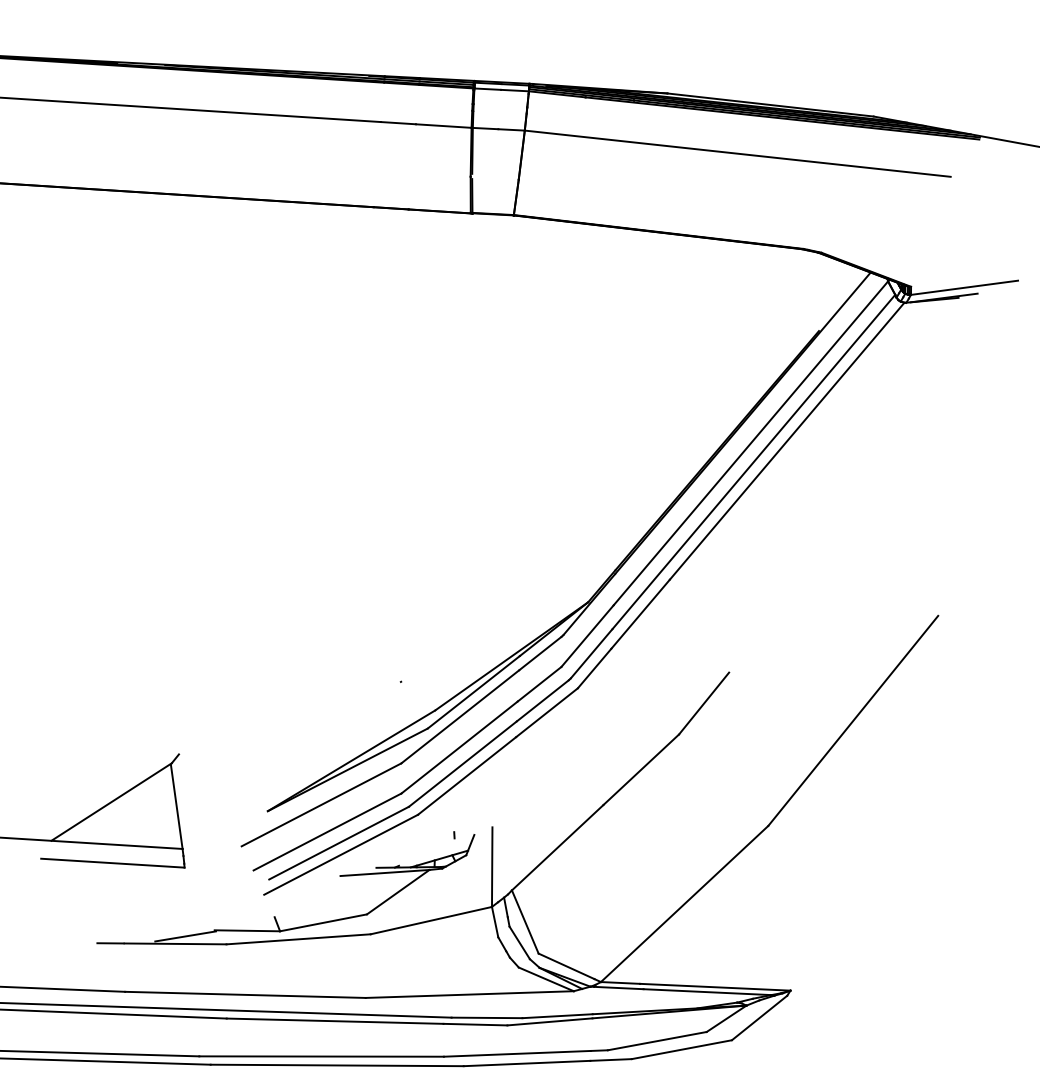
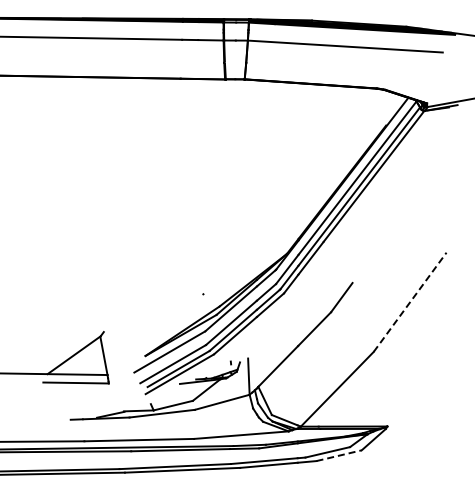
line: (854, 721) -> (410, 302), solid -> dashed
line: (682, 1049) -> (339, 455), solid -> dashed

